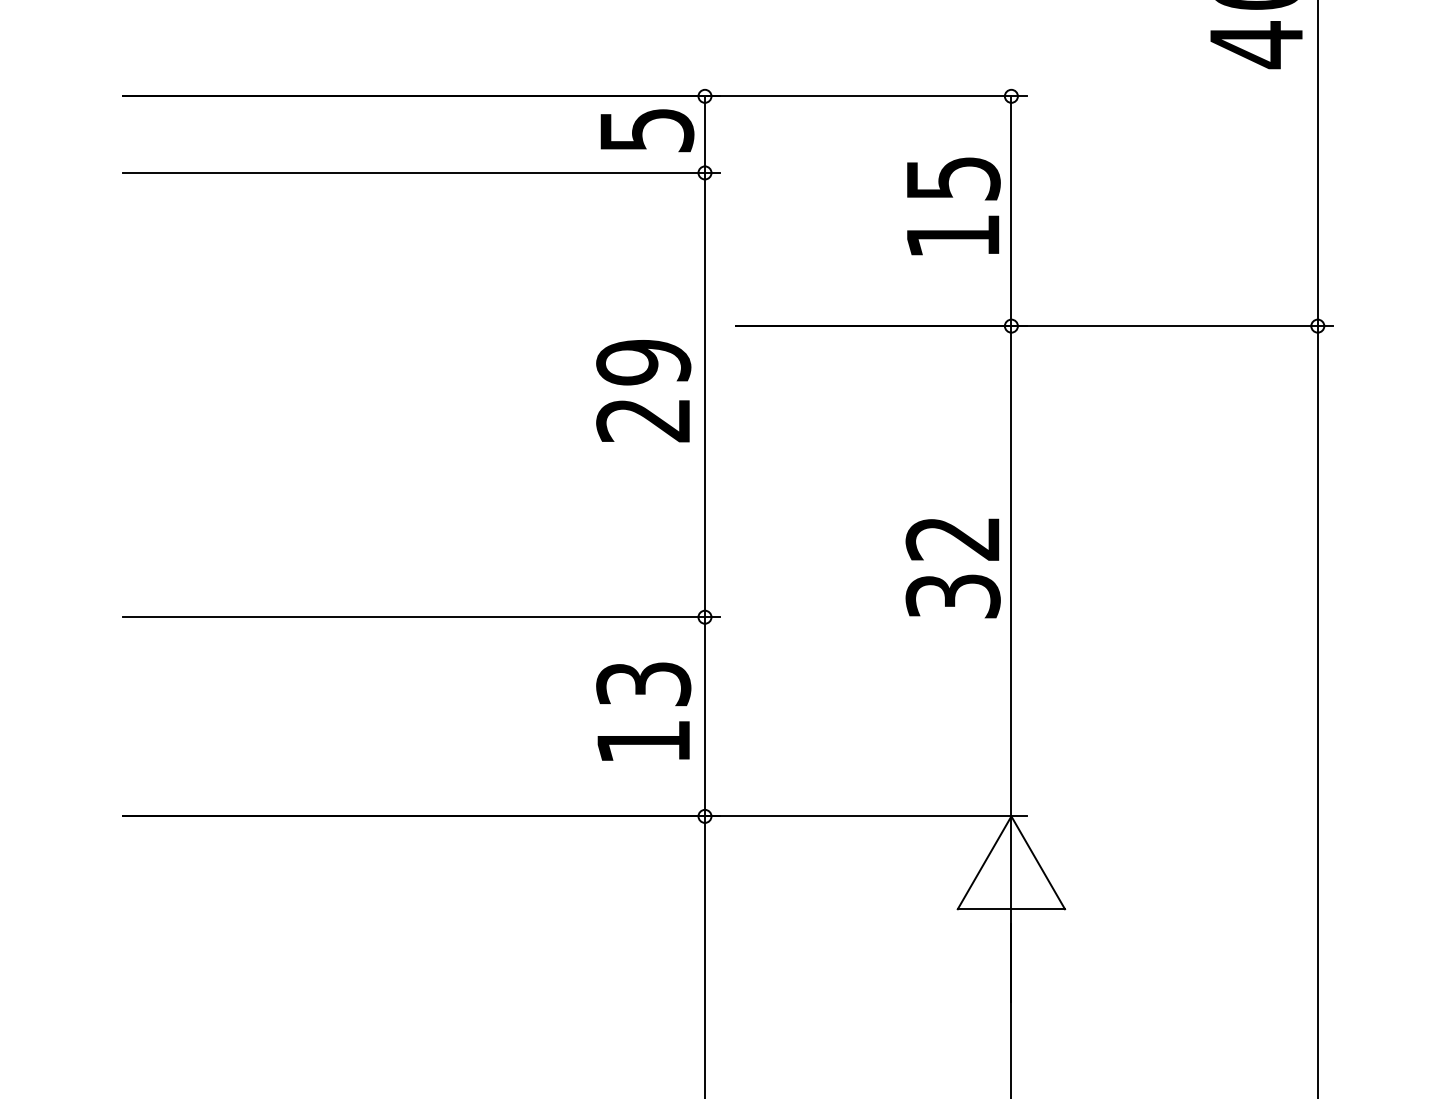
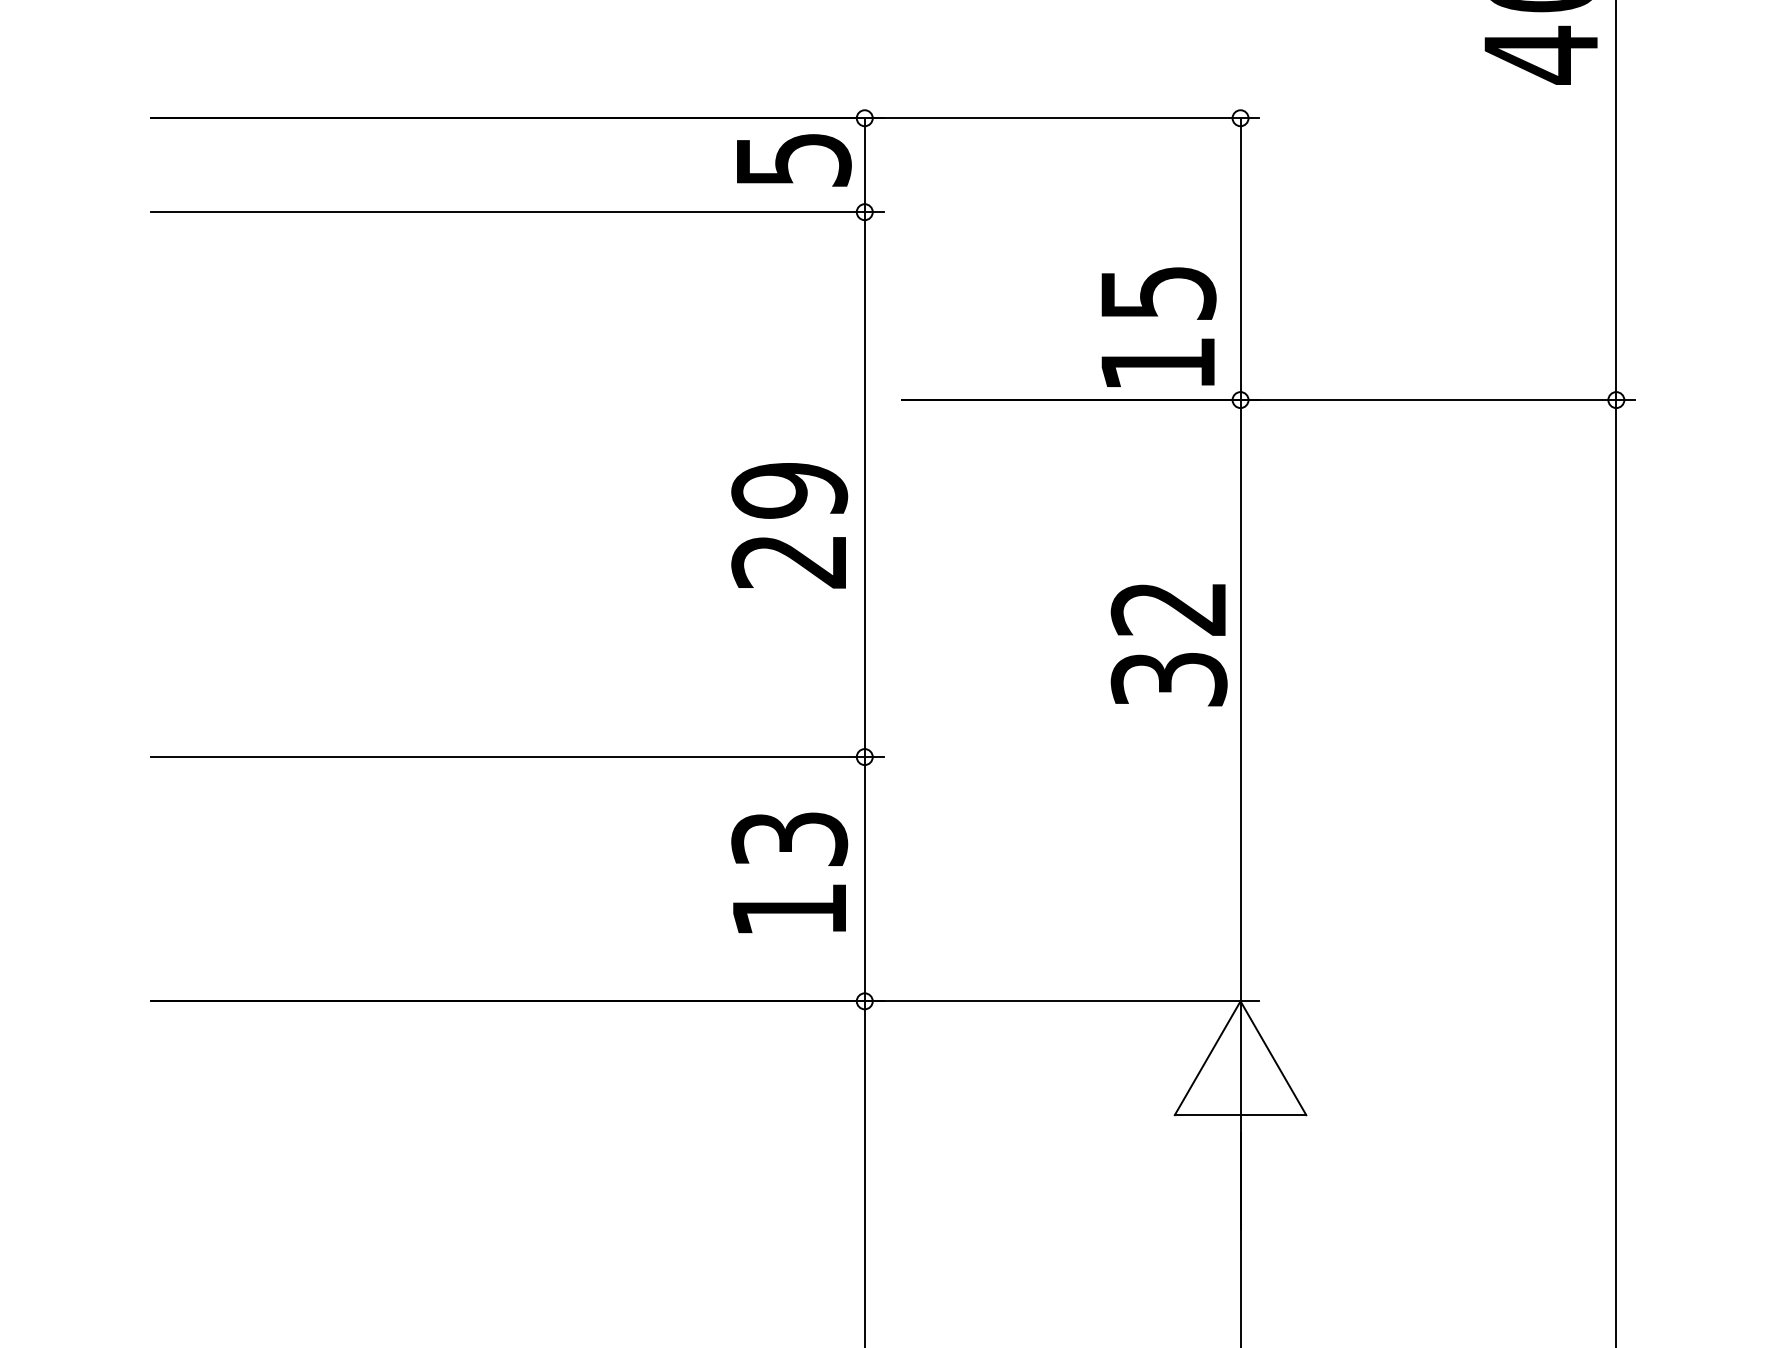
text: (953, 205) -> (1158, 326), moved
text: (643, 390) -> (789, 525), moved
text: (952, 568) -> (1168, 645), moved

